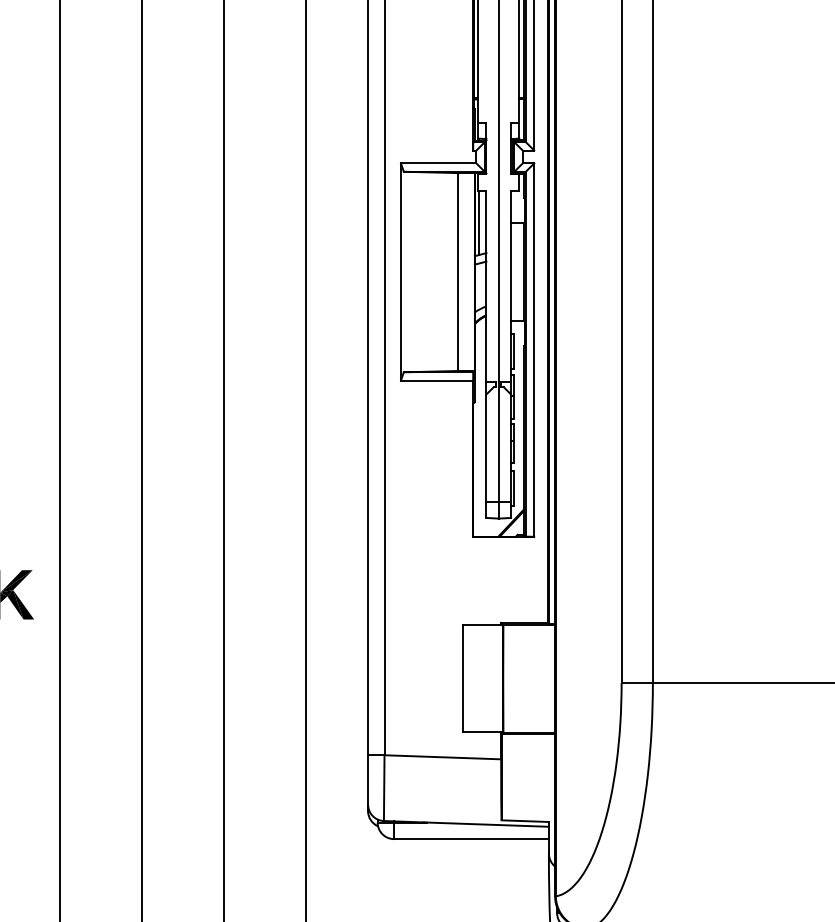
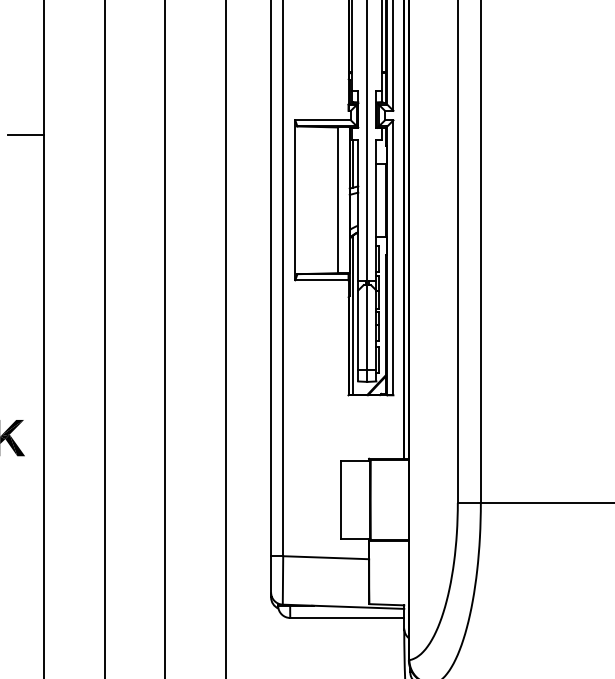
line: (34, 183) -> (25, 135), added
line: (479, 428) -> (353, 315), added

